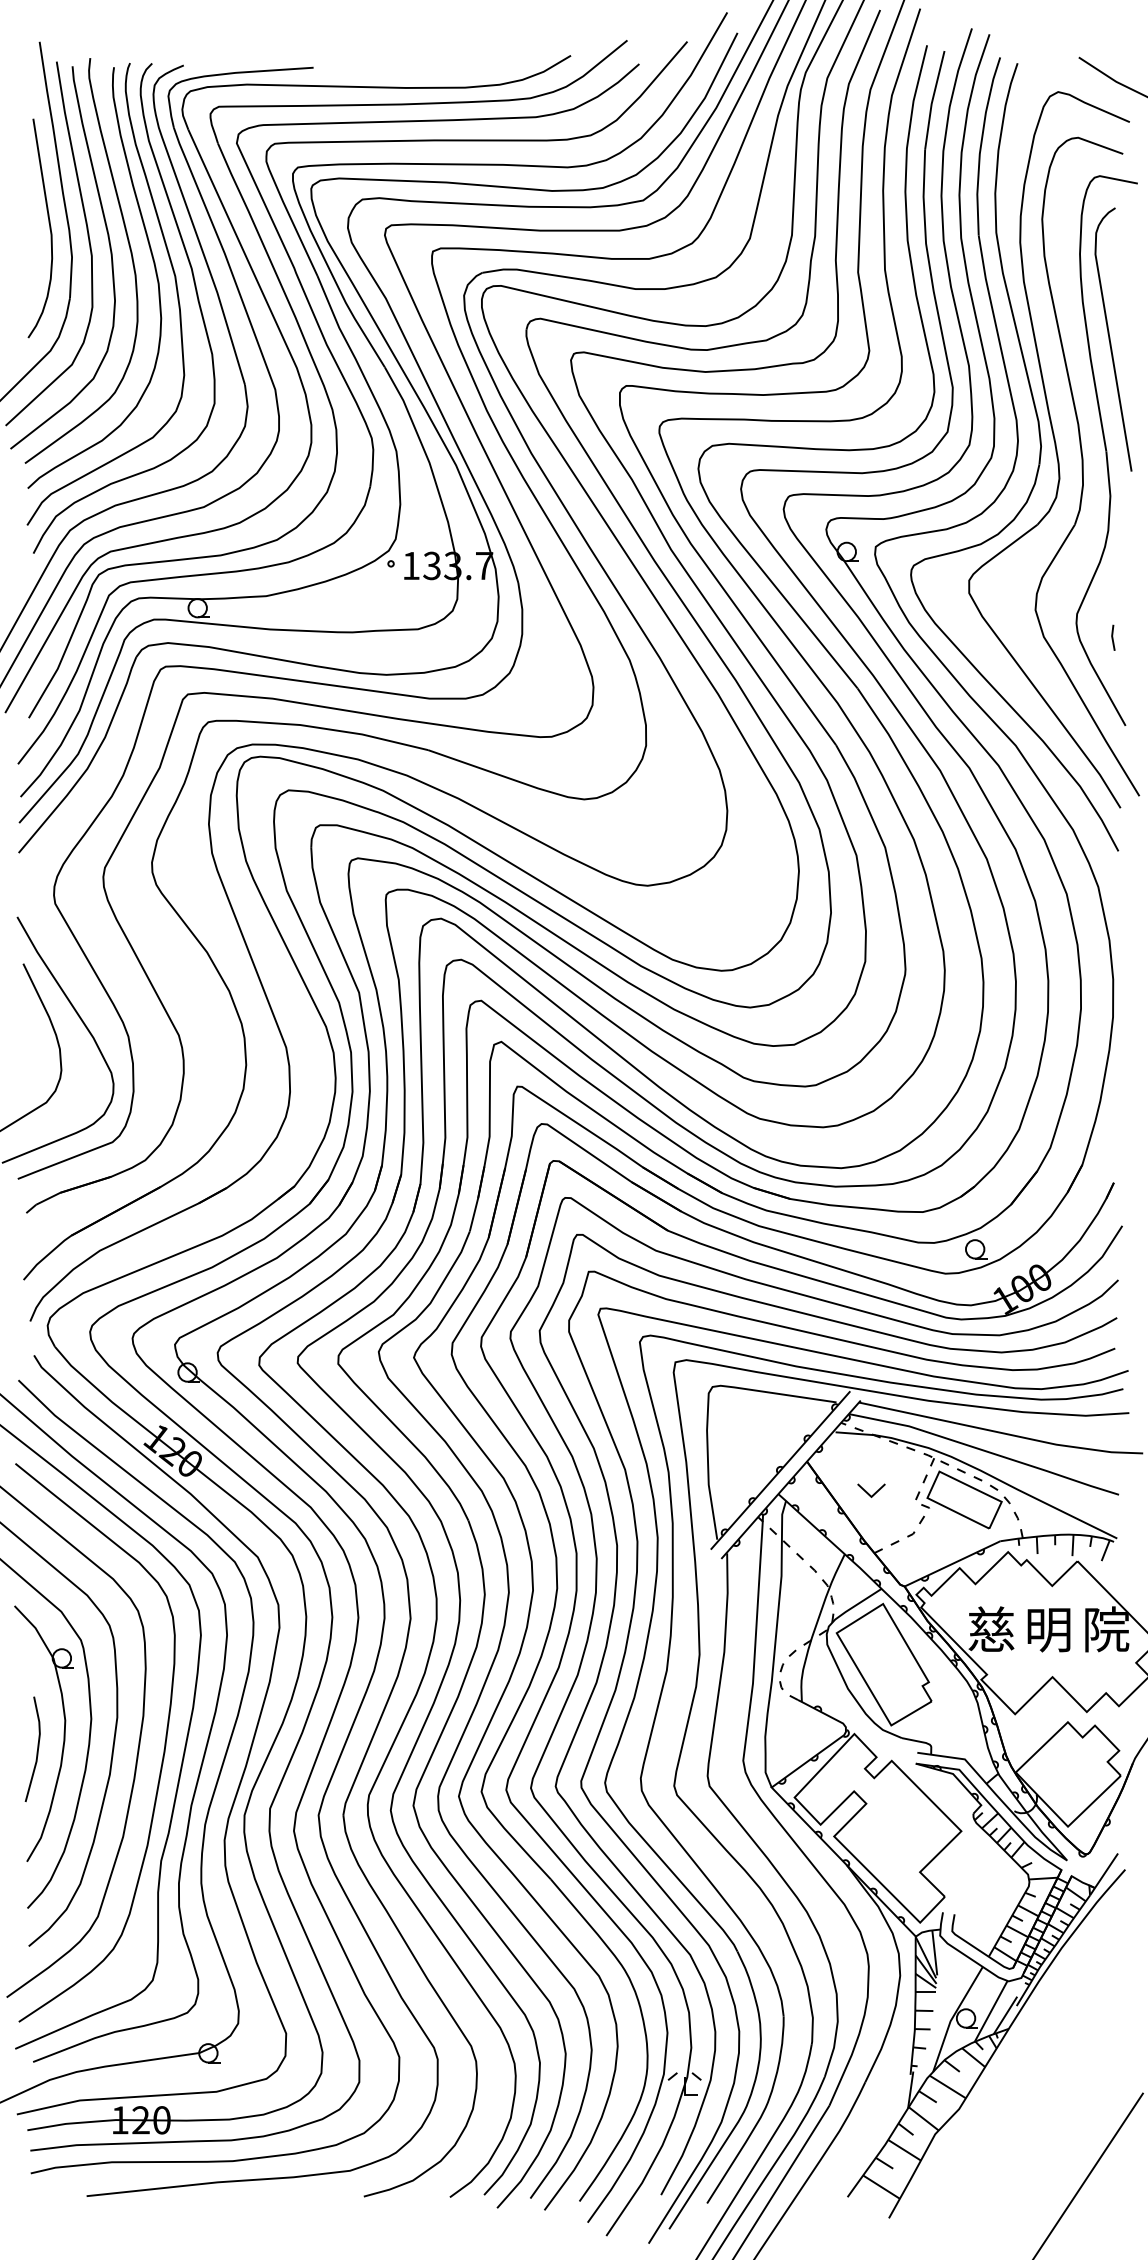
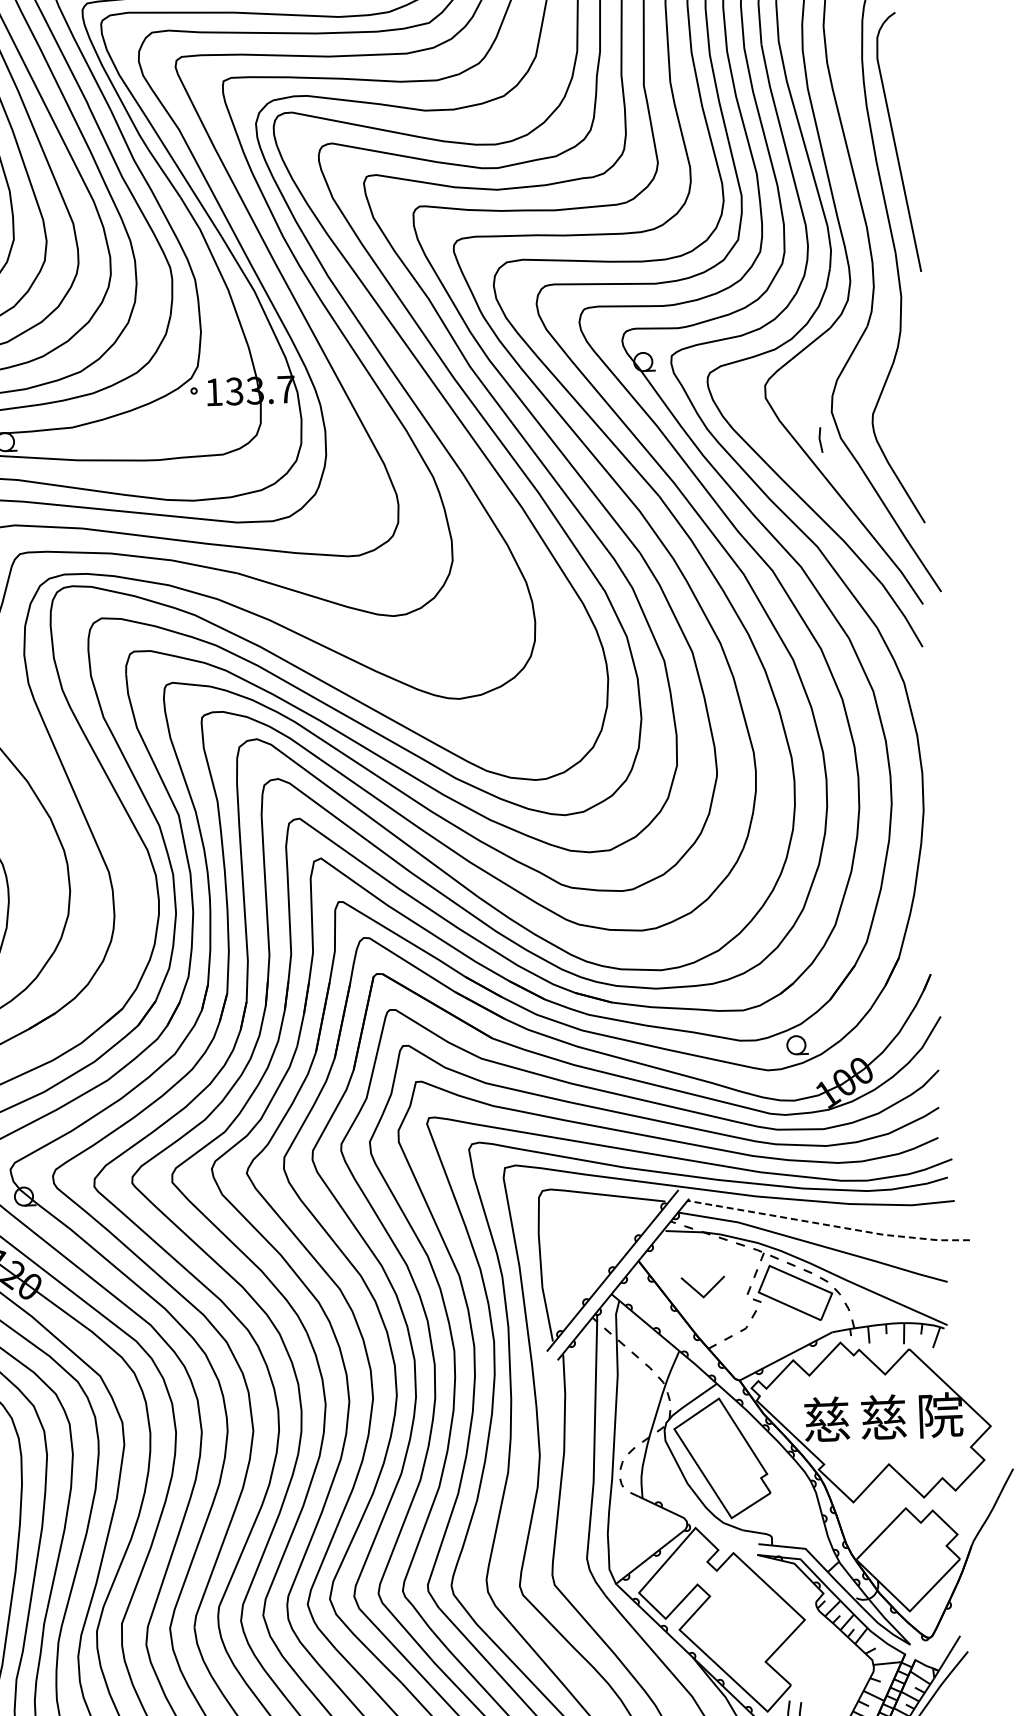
line: (1113, 637) -> (820, 439), moved
line: (1001, 1432) -> (829, 1224), solid -> dashed
part: (871, 1490) -> (703, 1287), size x1.6
text: (1048, 1629) -> (883, 1417), 明 -> 慈

